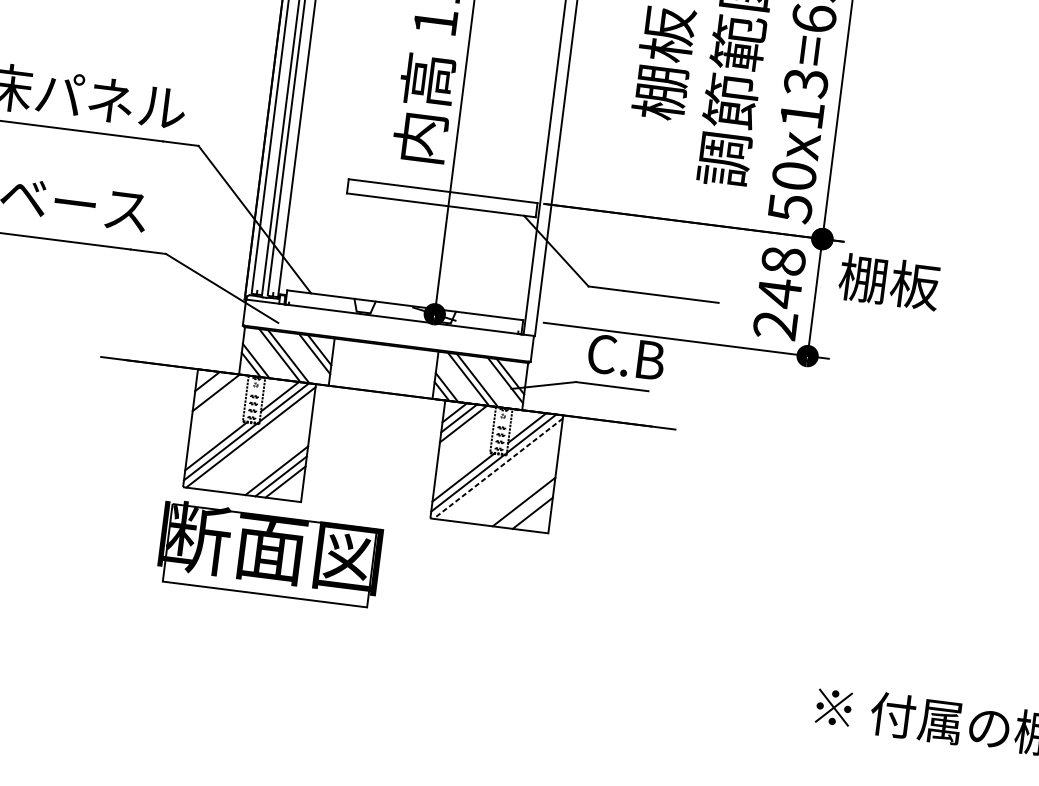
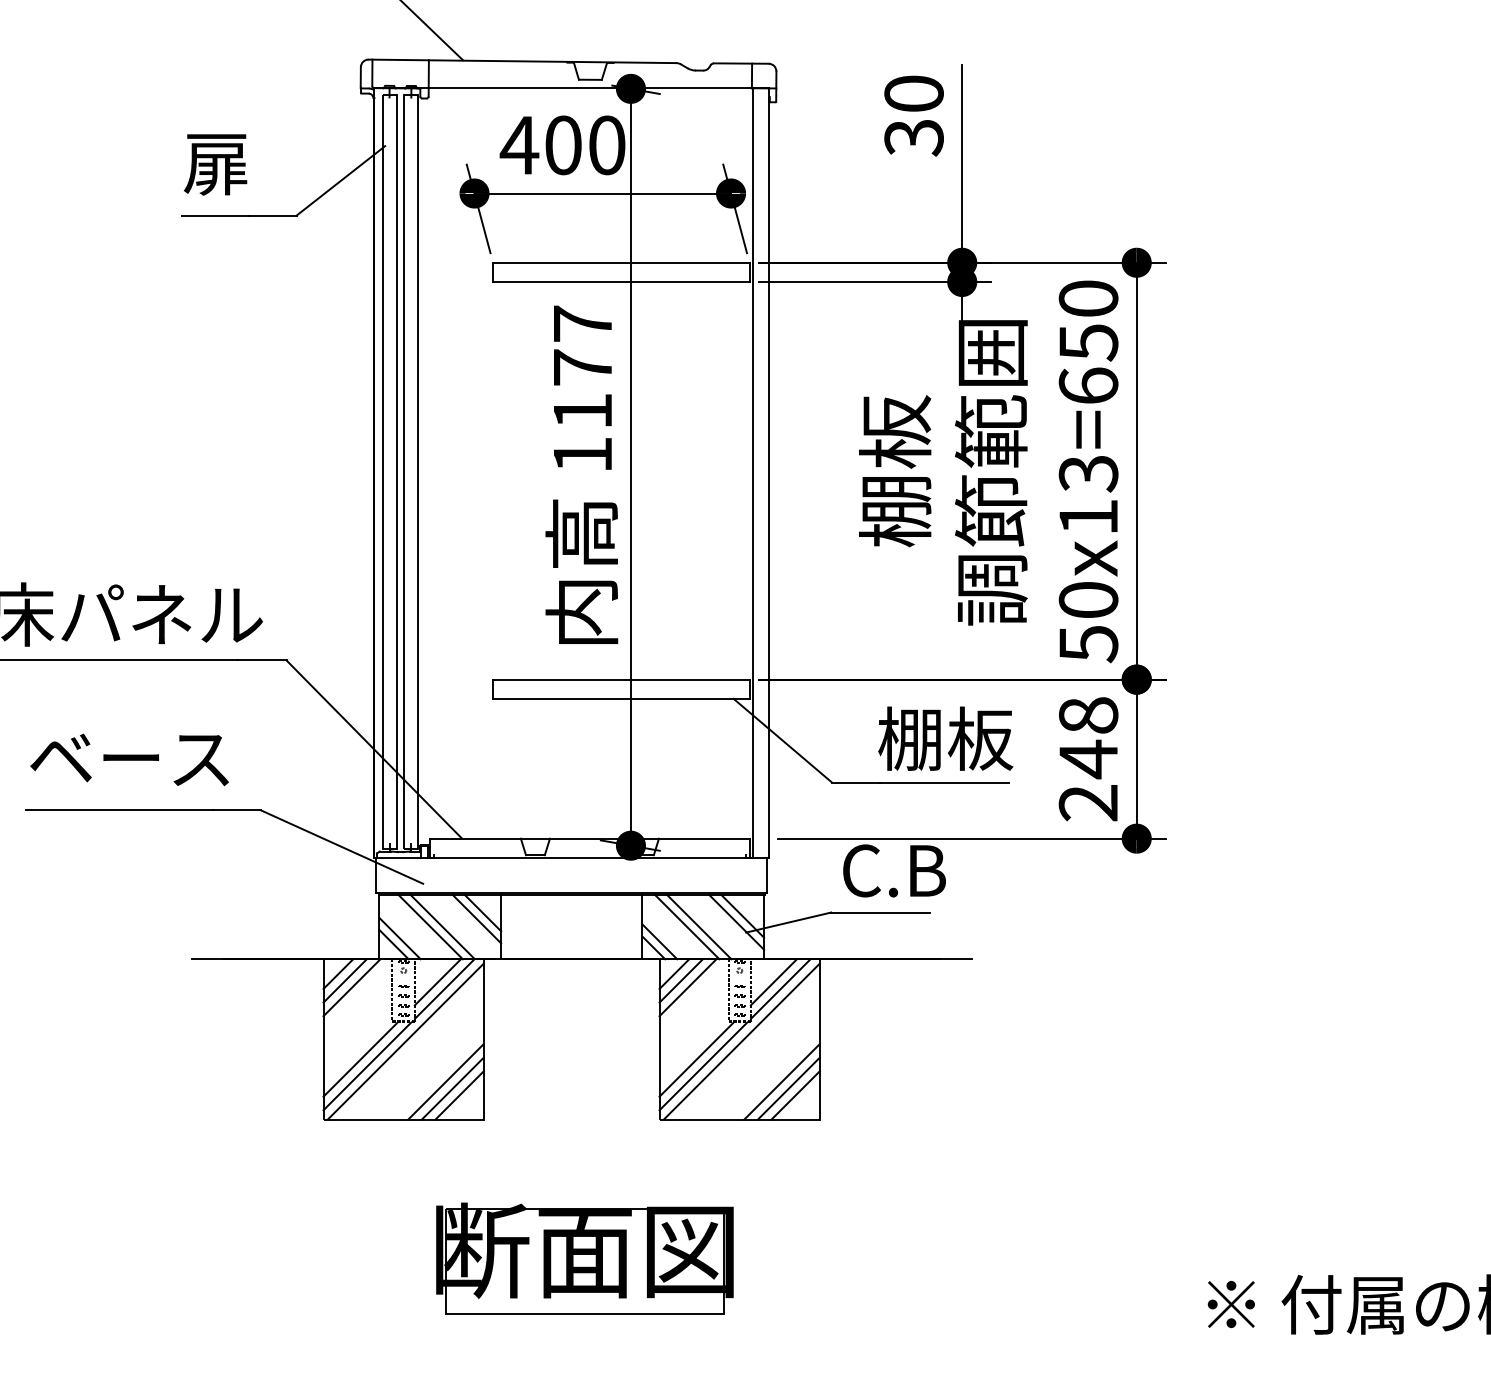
text: (889, 281) -> (945, 738), moved
line: (211, 386) -> (344, 980), added
line: (497, 468) -> (741, 1041), dashed -> solid
line: (528, 507) -> (788, 1088), added
part: (269, 553) -> (584, 1258), moved

